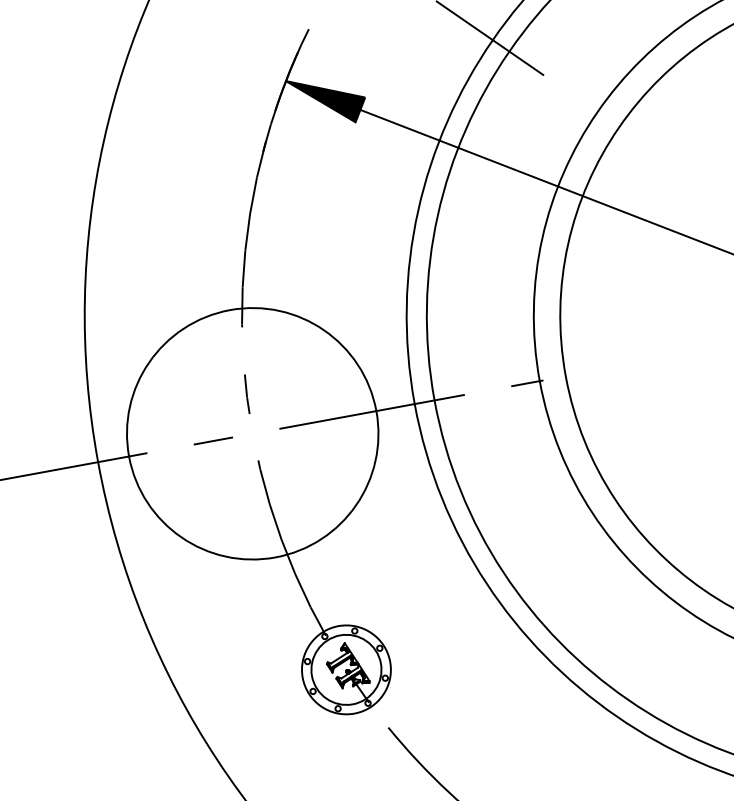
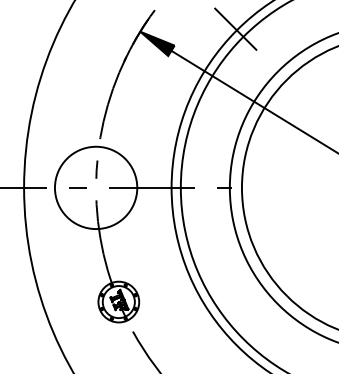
circle: (251, 433) -> (95, 187), size x0.71

